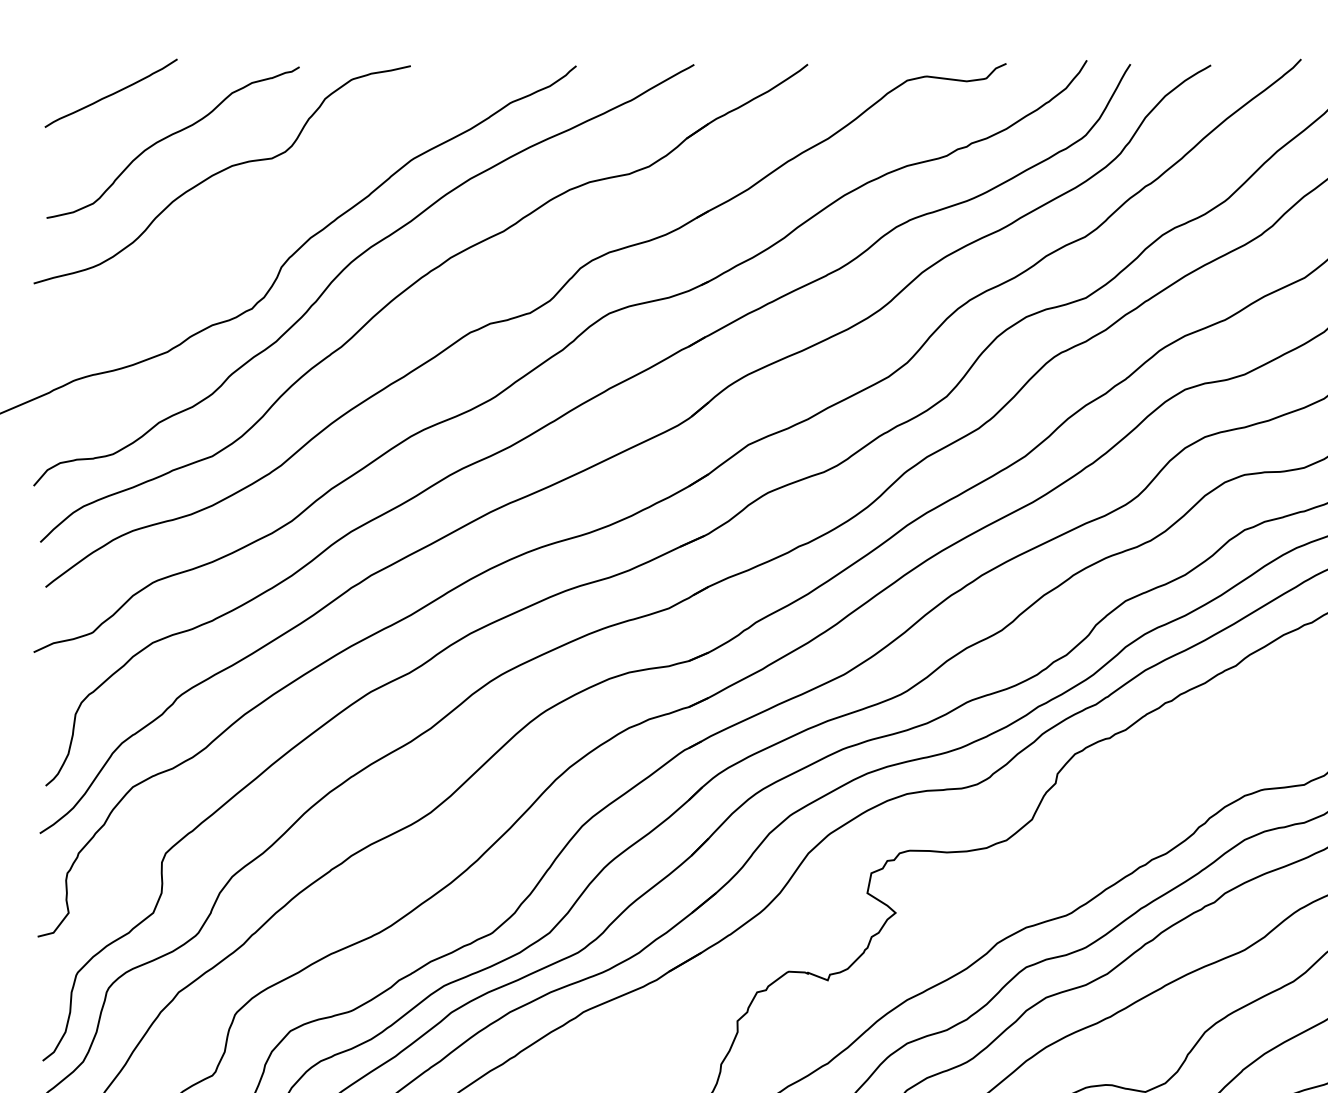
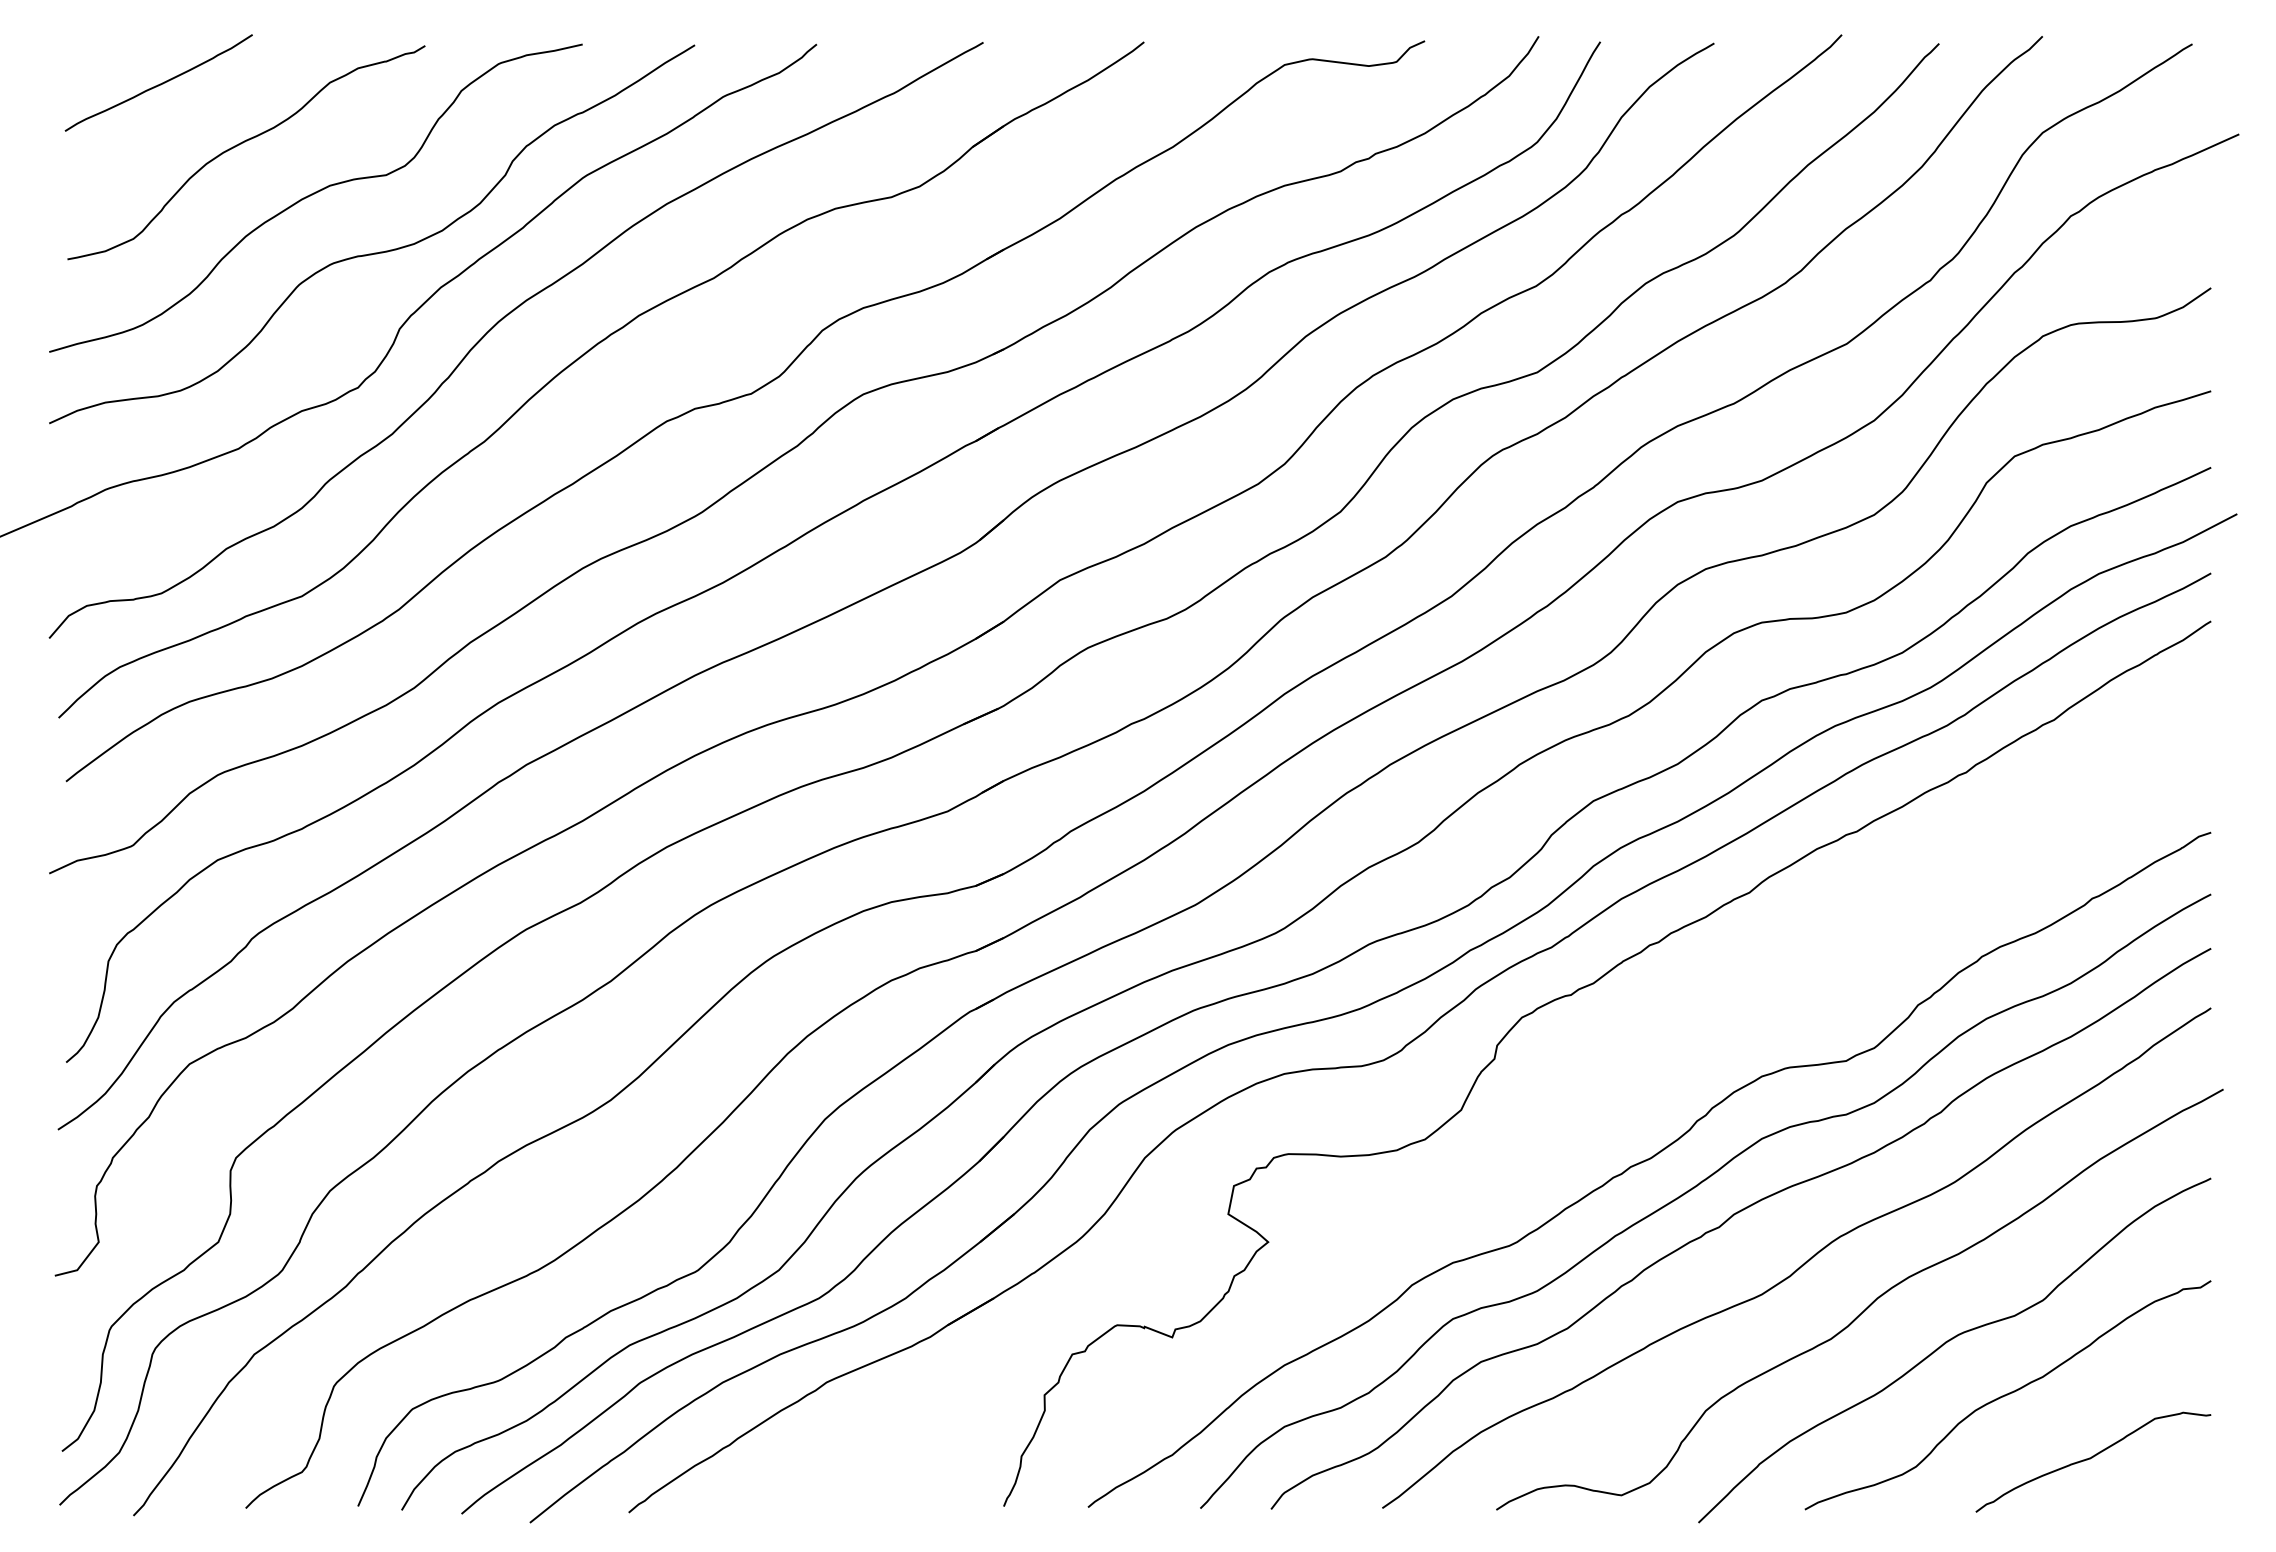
curve: (263, 213) -> (374, 252), added

